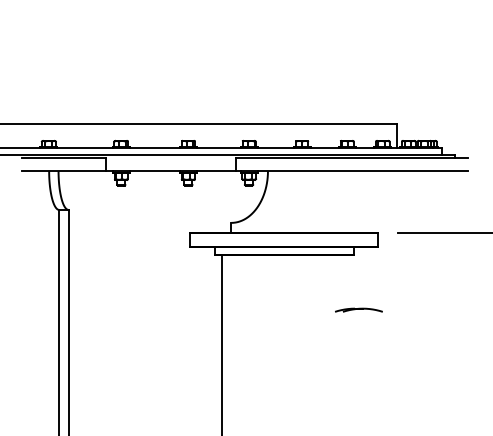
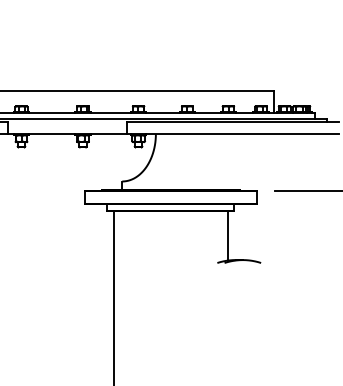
line: (346, 282) -> (227, 236), added

